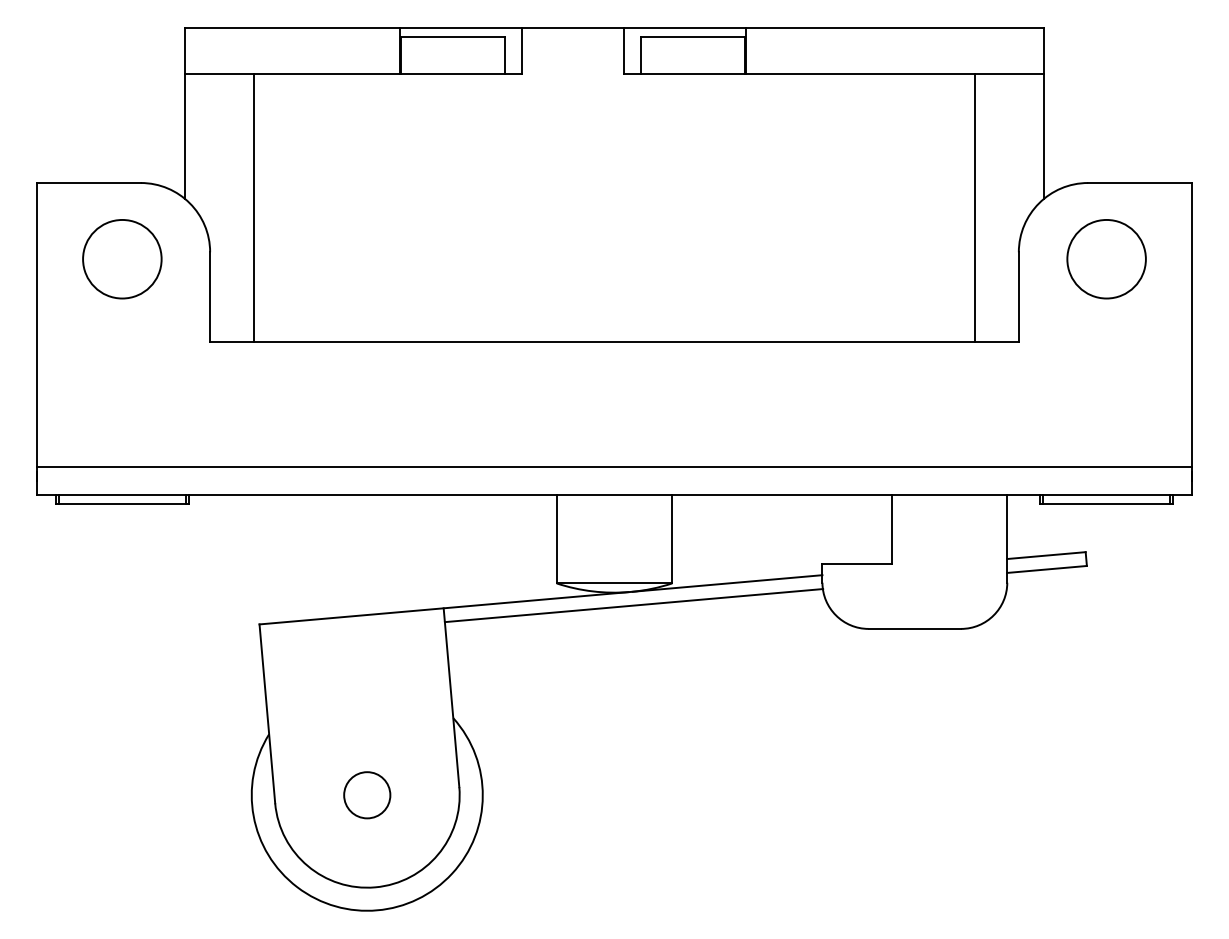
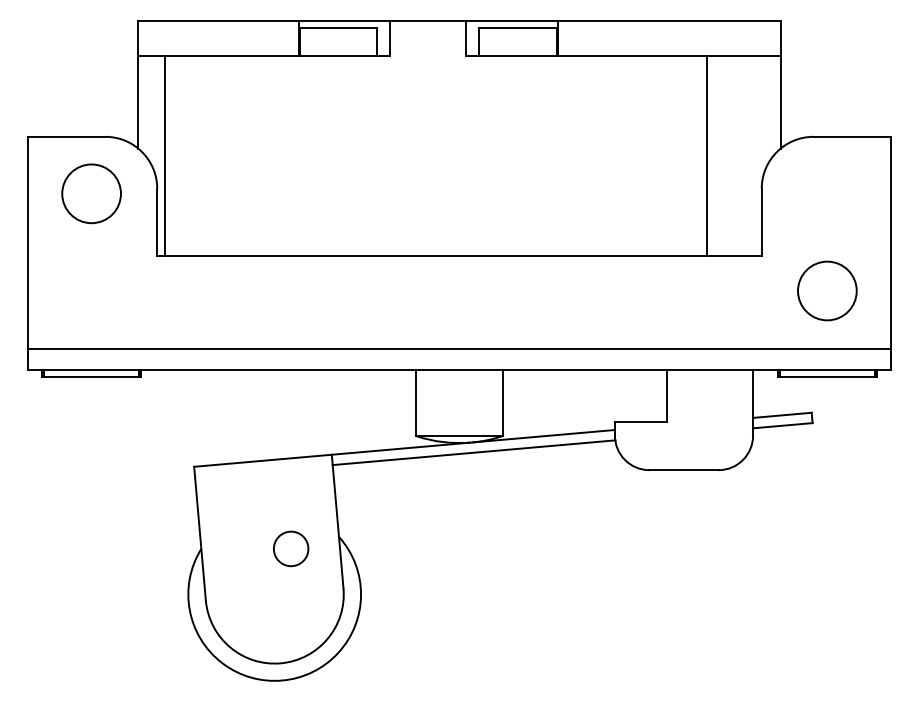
line: (254, 208) -> (164, 155), moved
line: (974, 208) -> (706, 155), moved
circle: (1106, 259) -> (827, 291), moved
circle: (367, 795) -> (291, 549), moved

